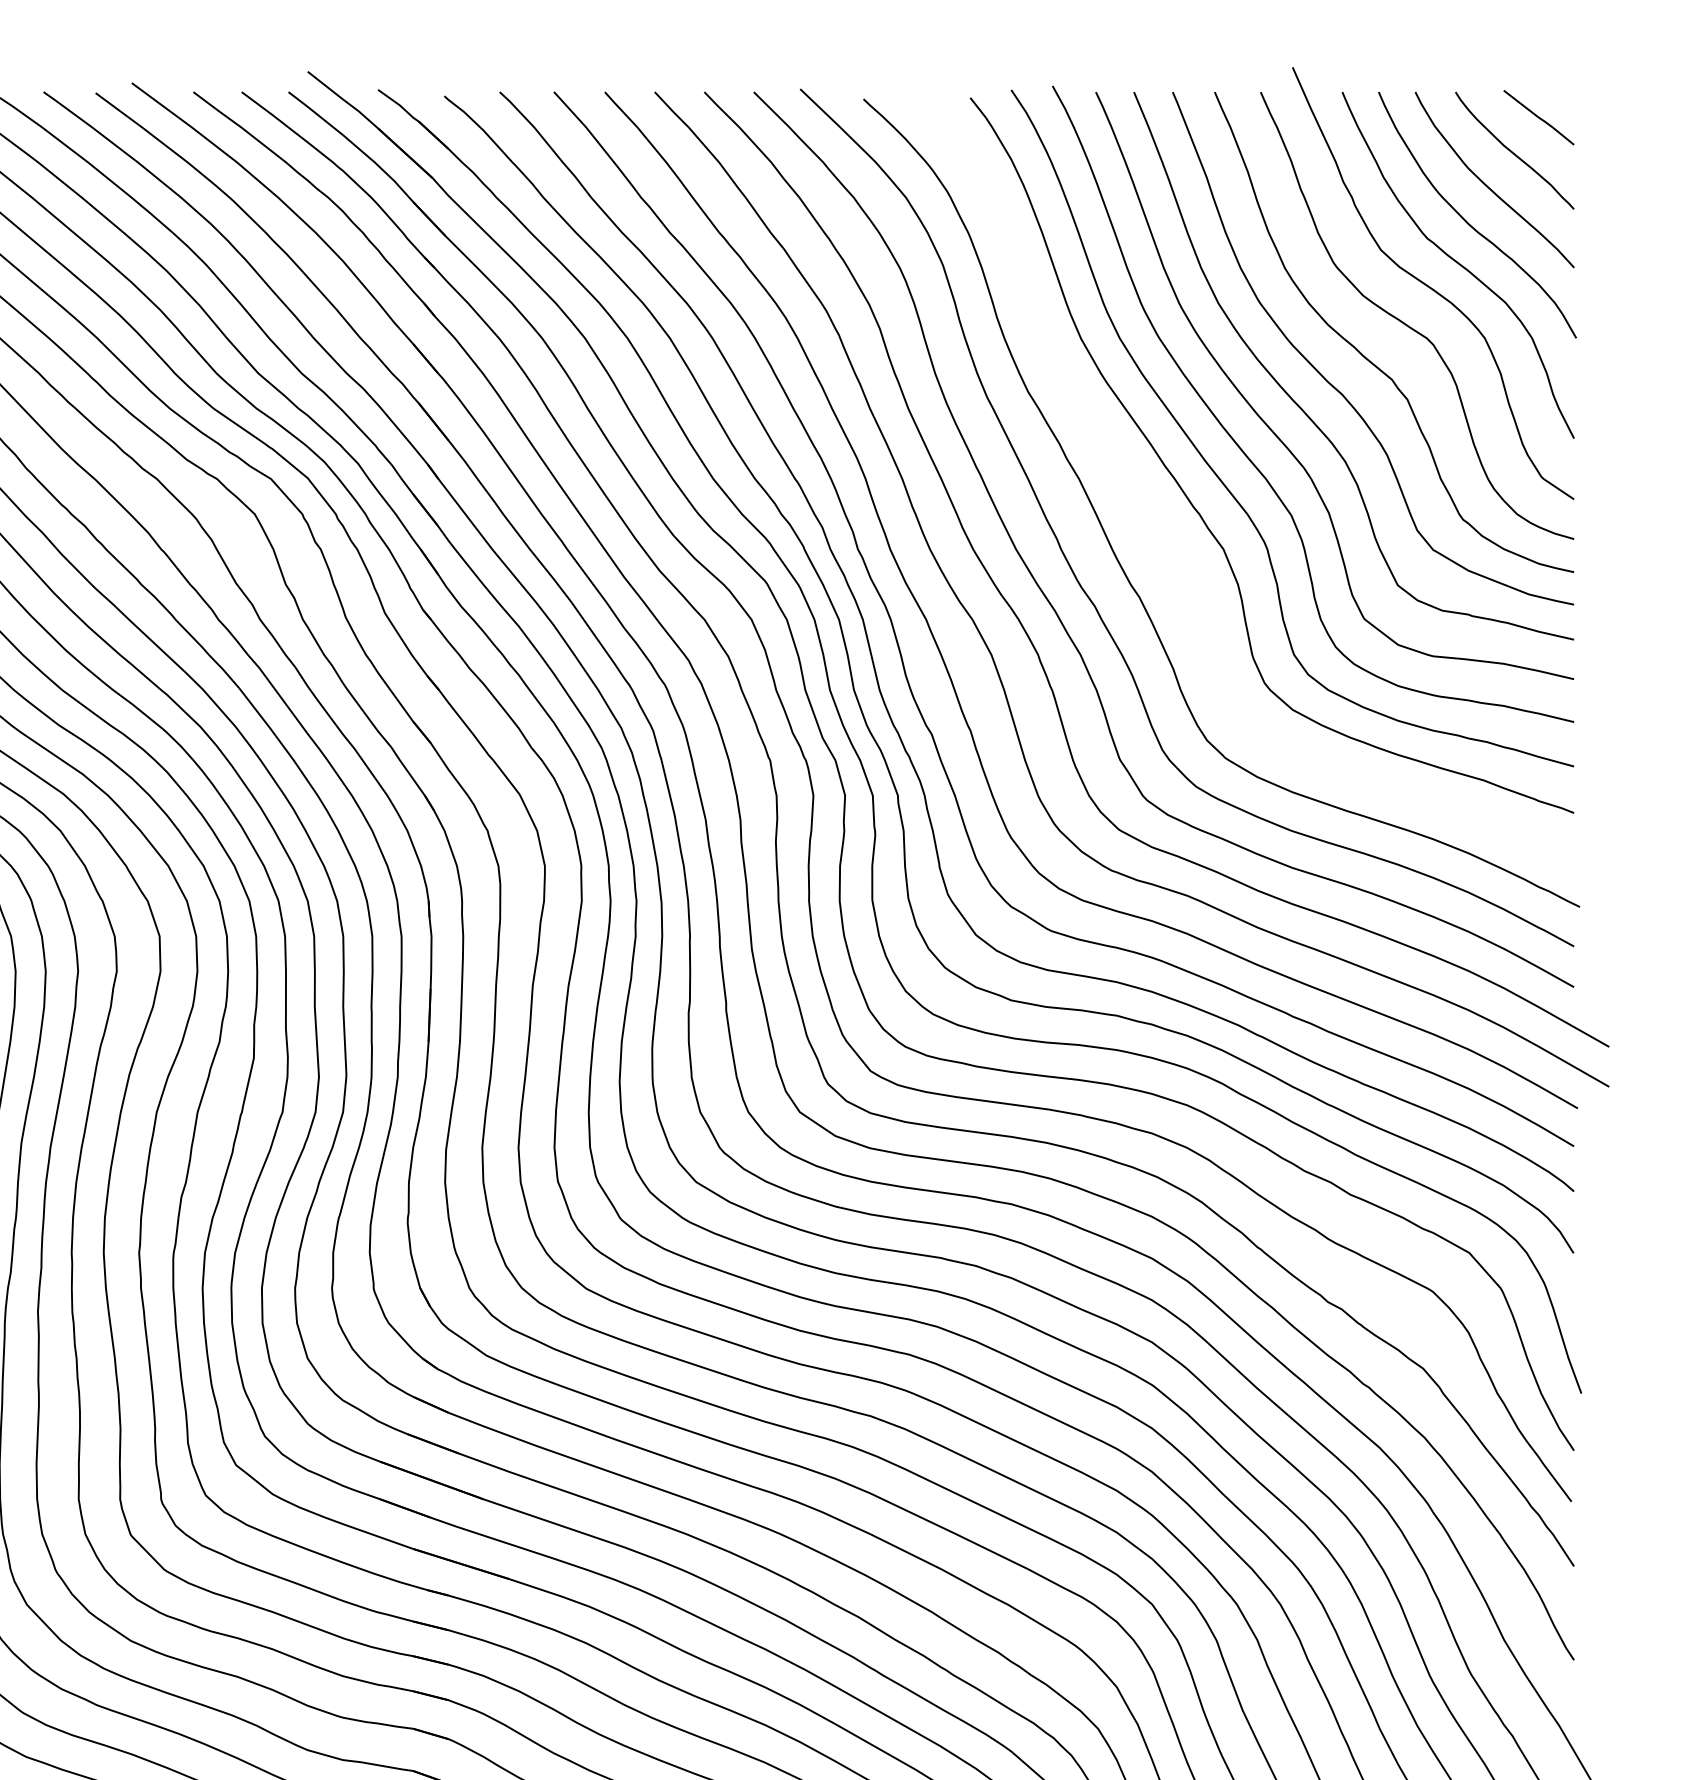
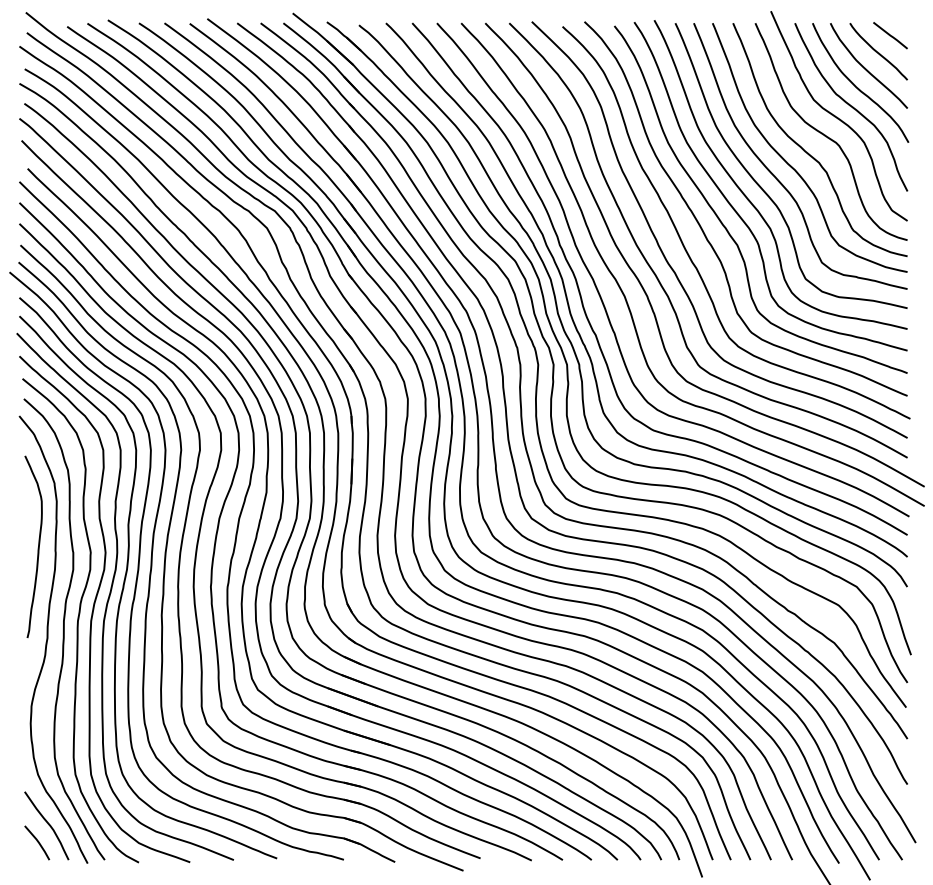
curve: (1155, 521) -> (704, 231), added

